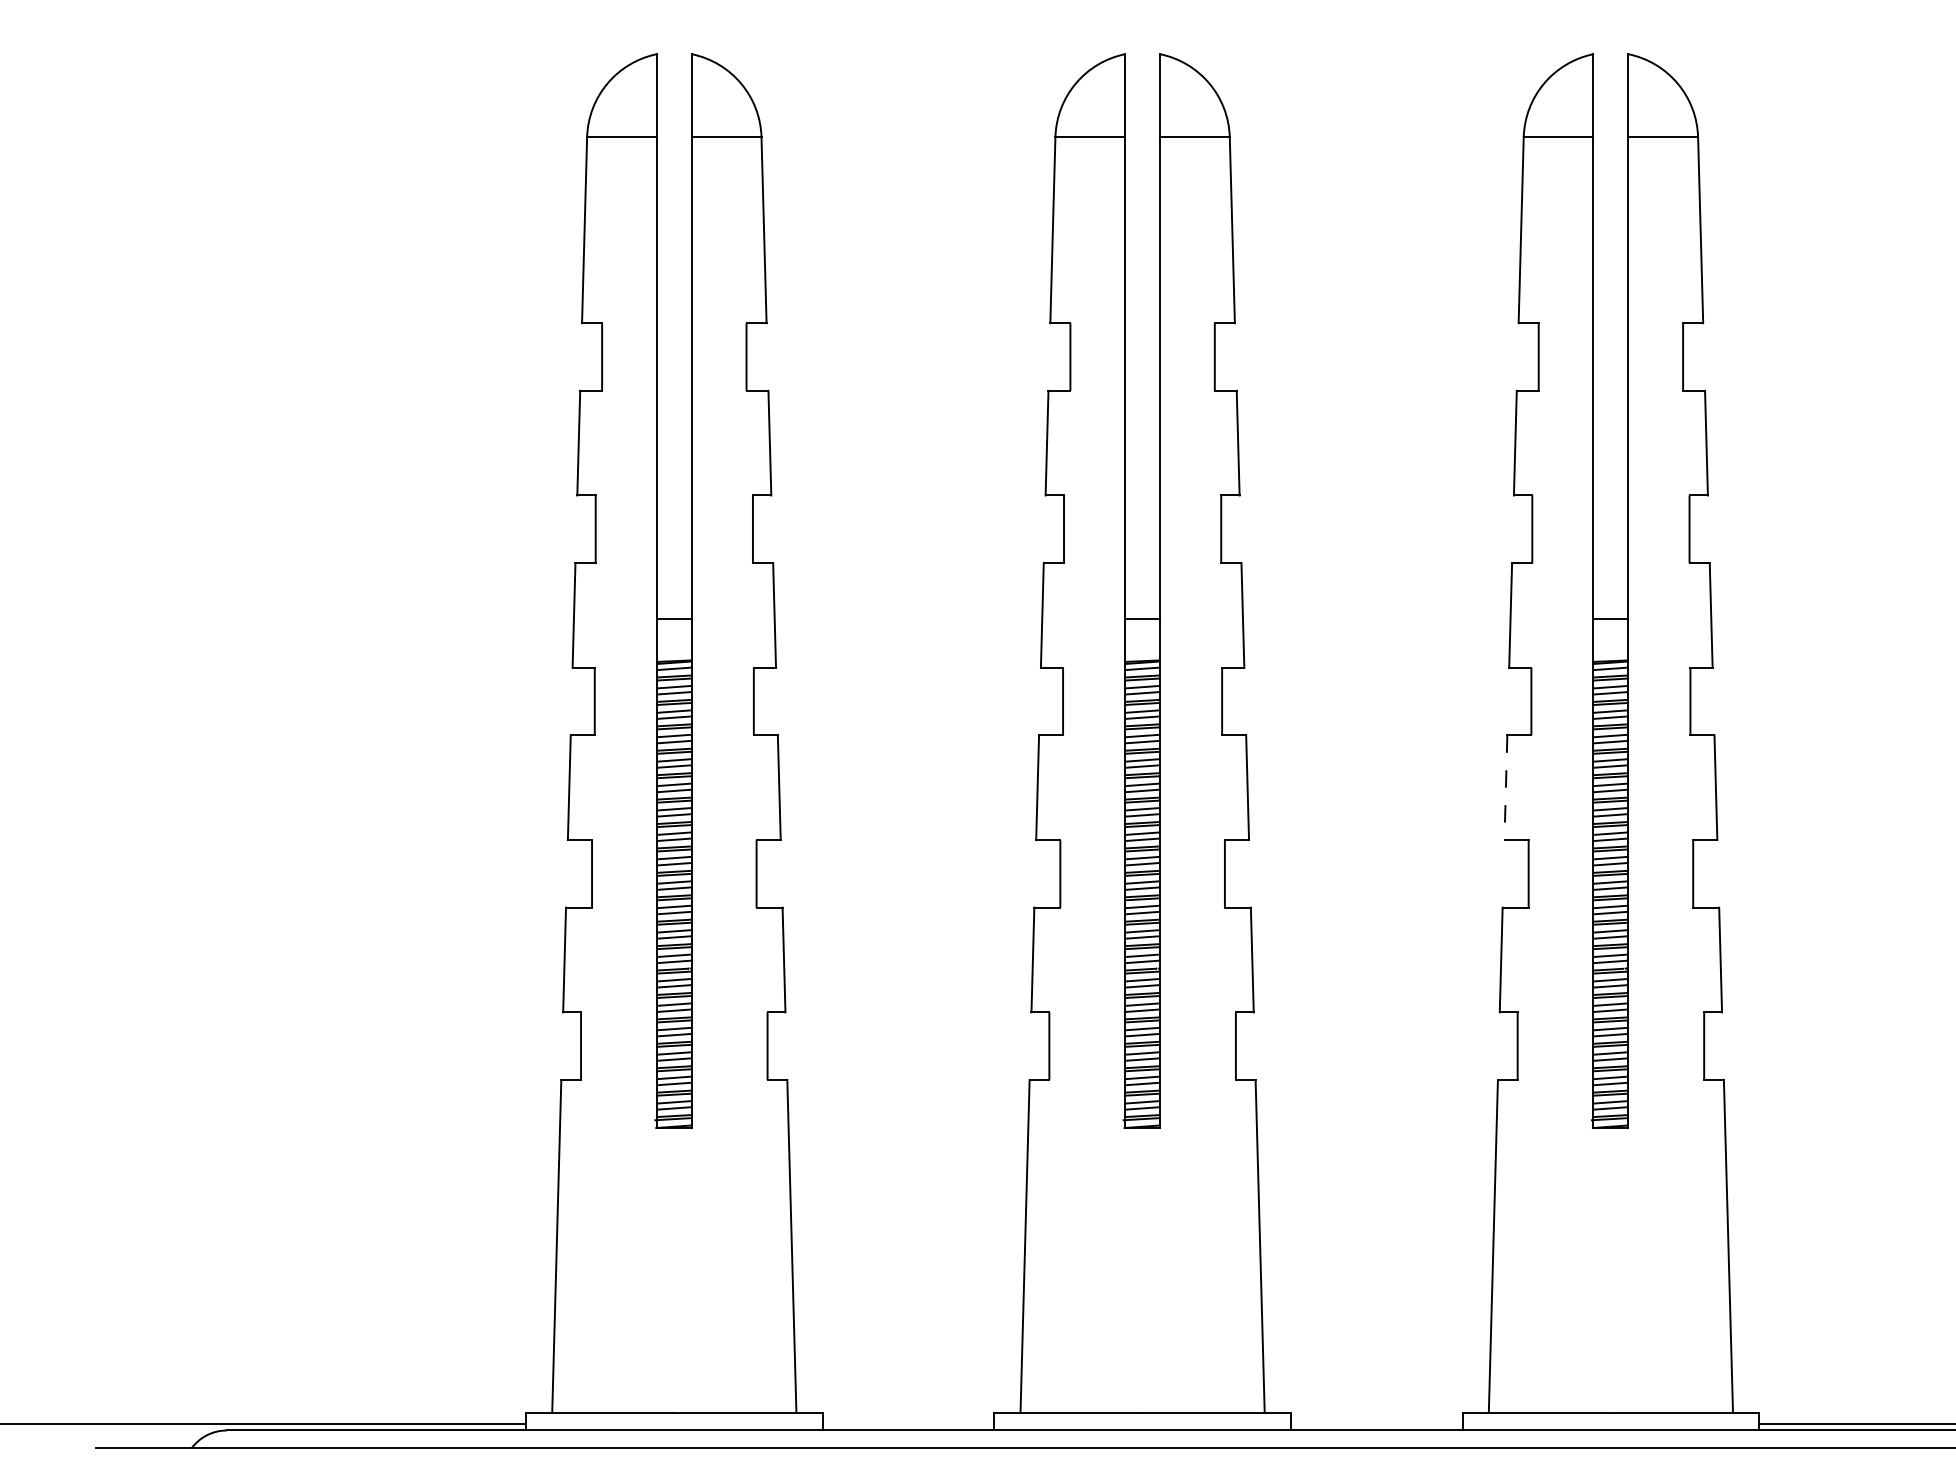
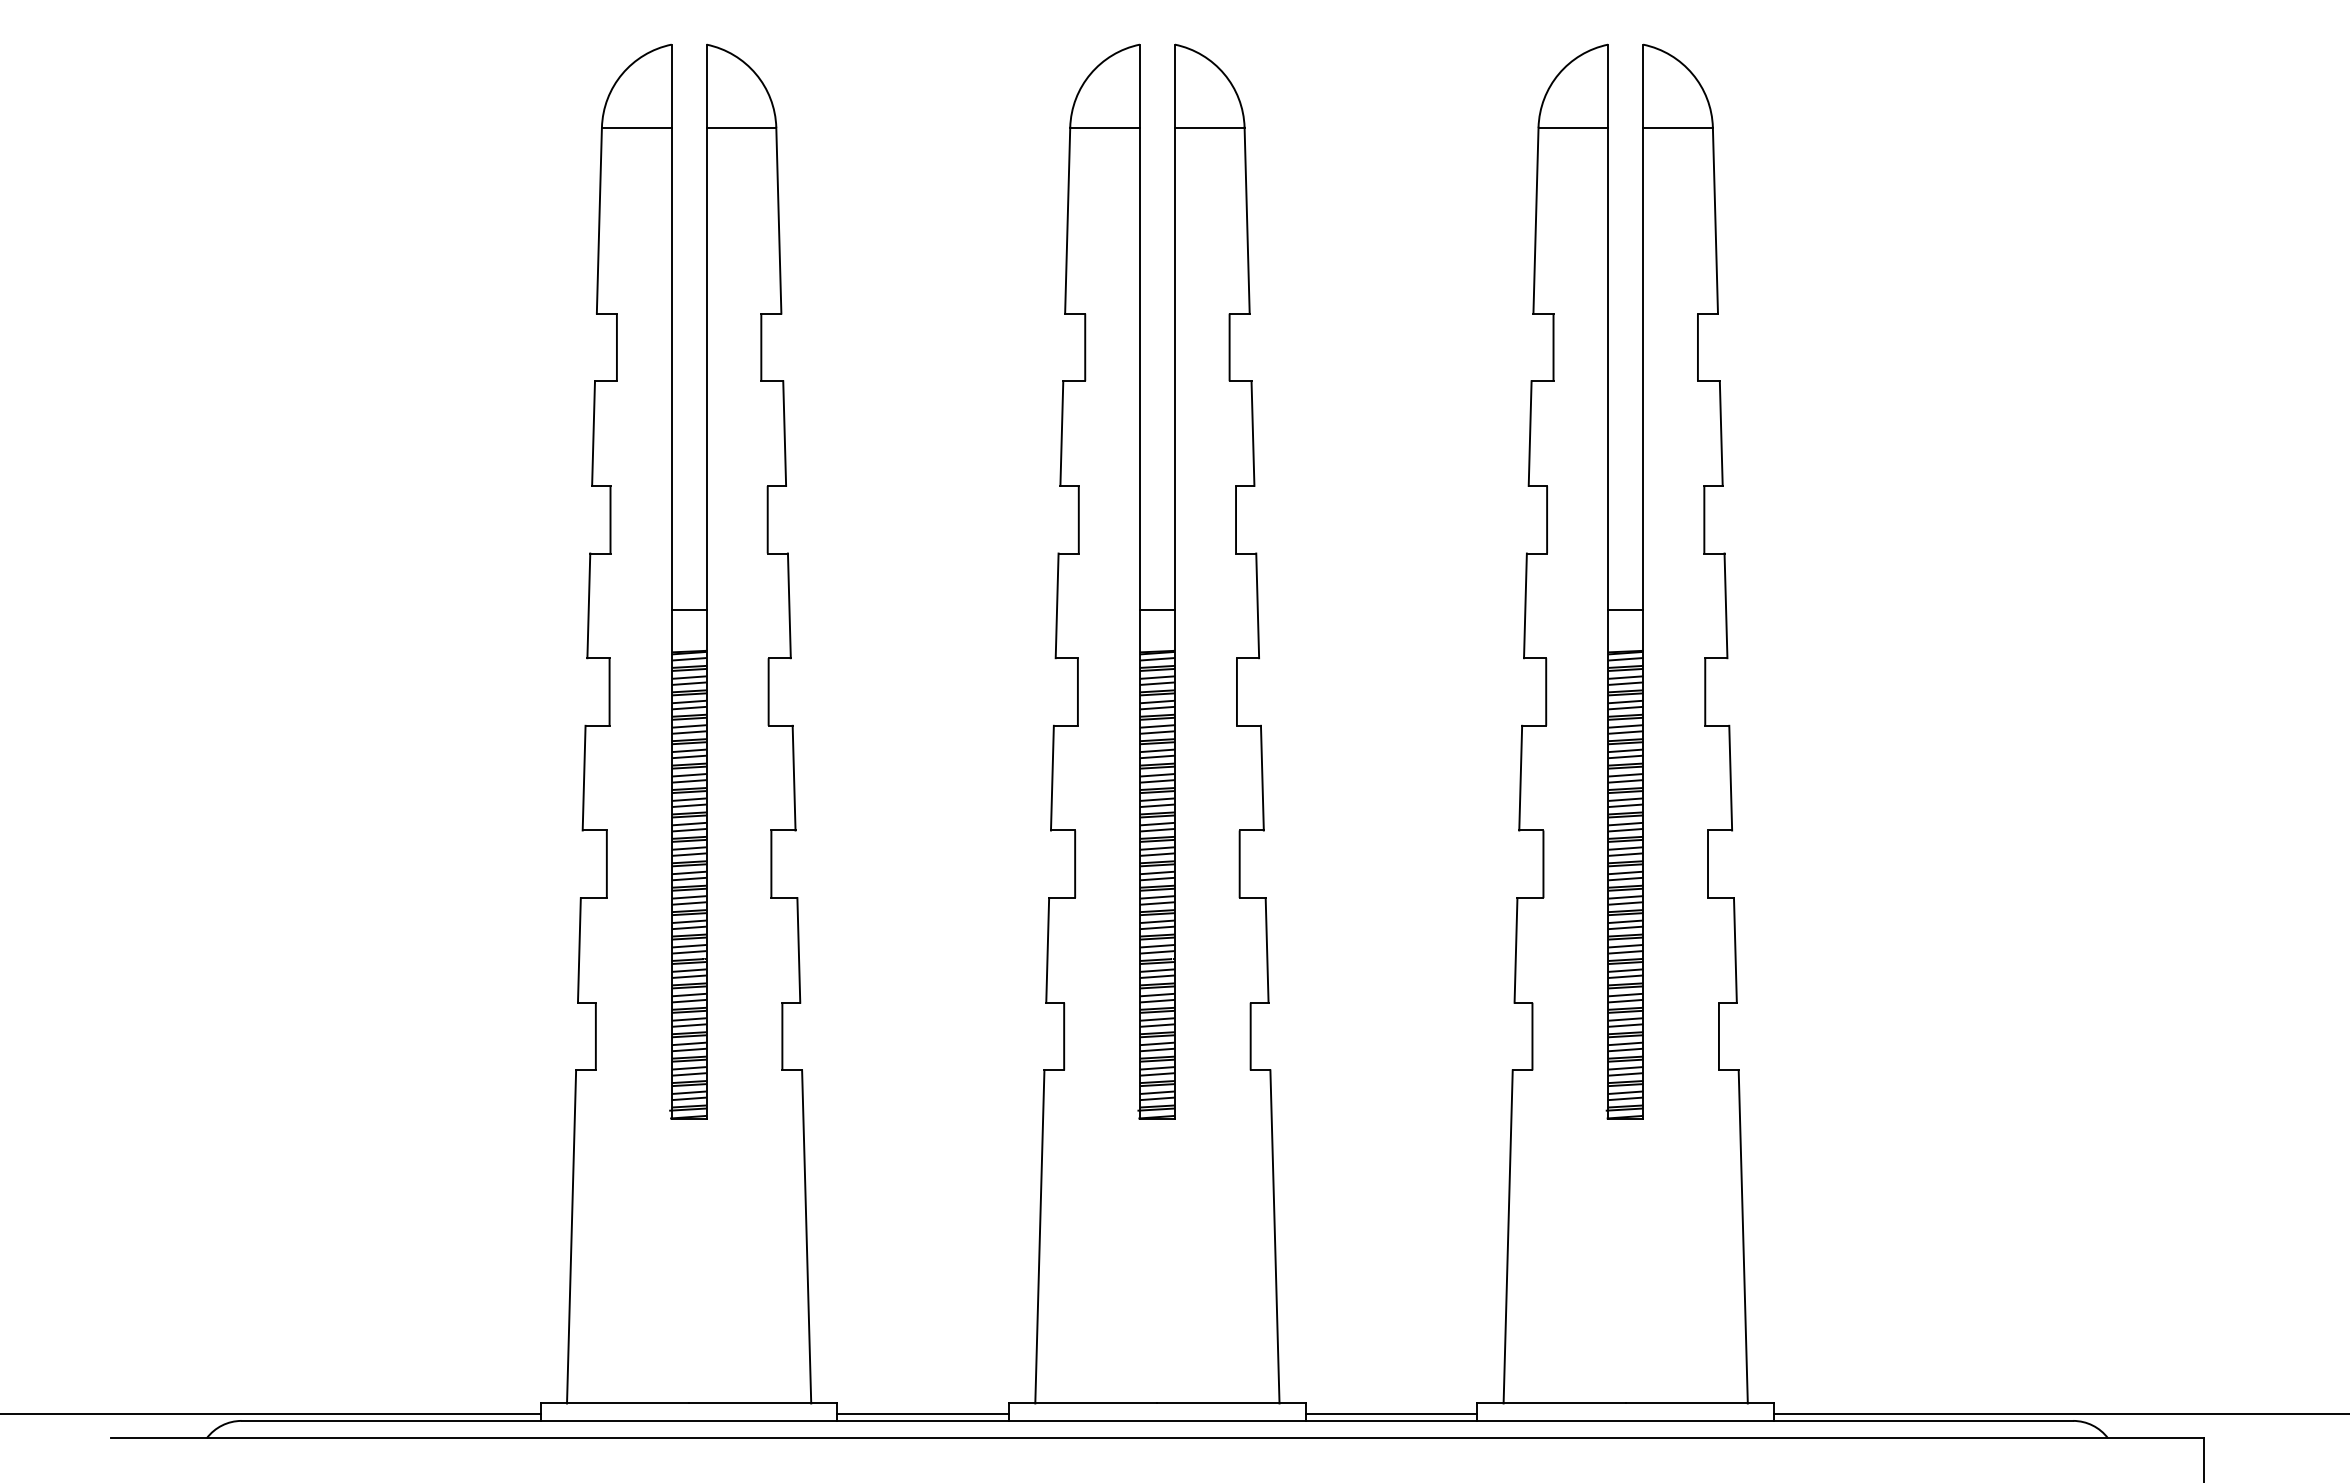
line: (1505, 788) -> (1520, 778), dashed -> solid
line: (908, 1423) -> (923, 1413), added
line: (1376, 1423) -> (1391, 1413), added

